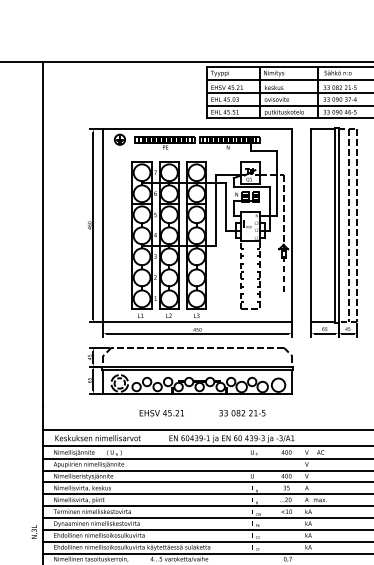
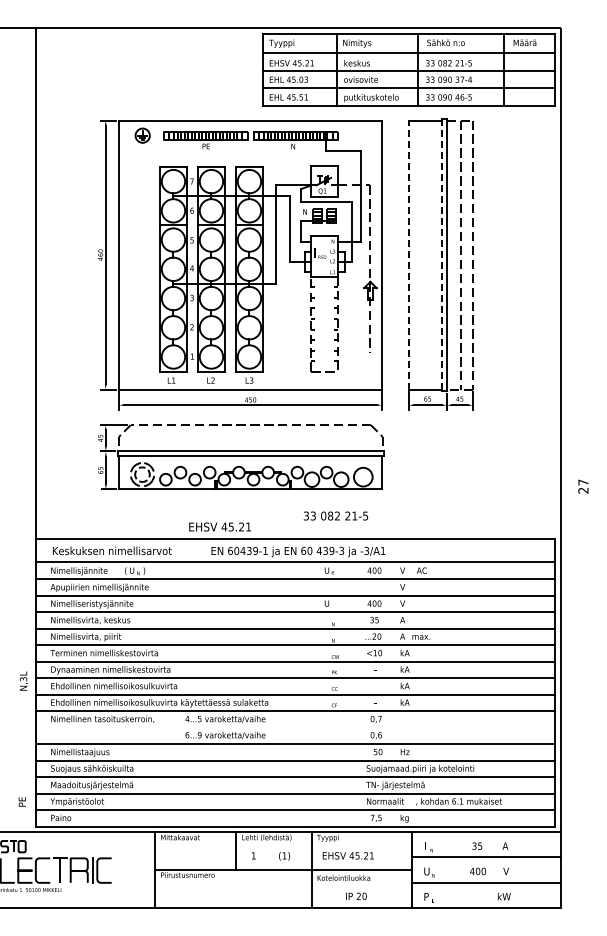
line: (311, 225) -> (408, 254), solid -> dashed
line: (335, 225) -> (442, 254), solid -> dashed
text: (161, 412) -> (219, 526), moved
text: (242, 412) -> (335, 515), moved

